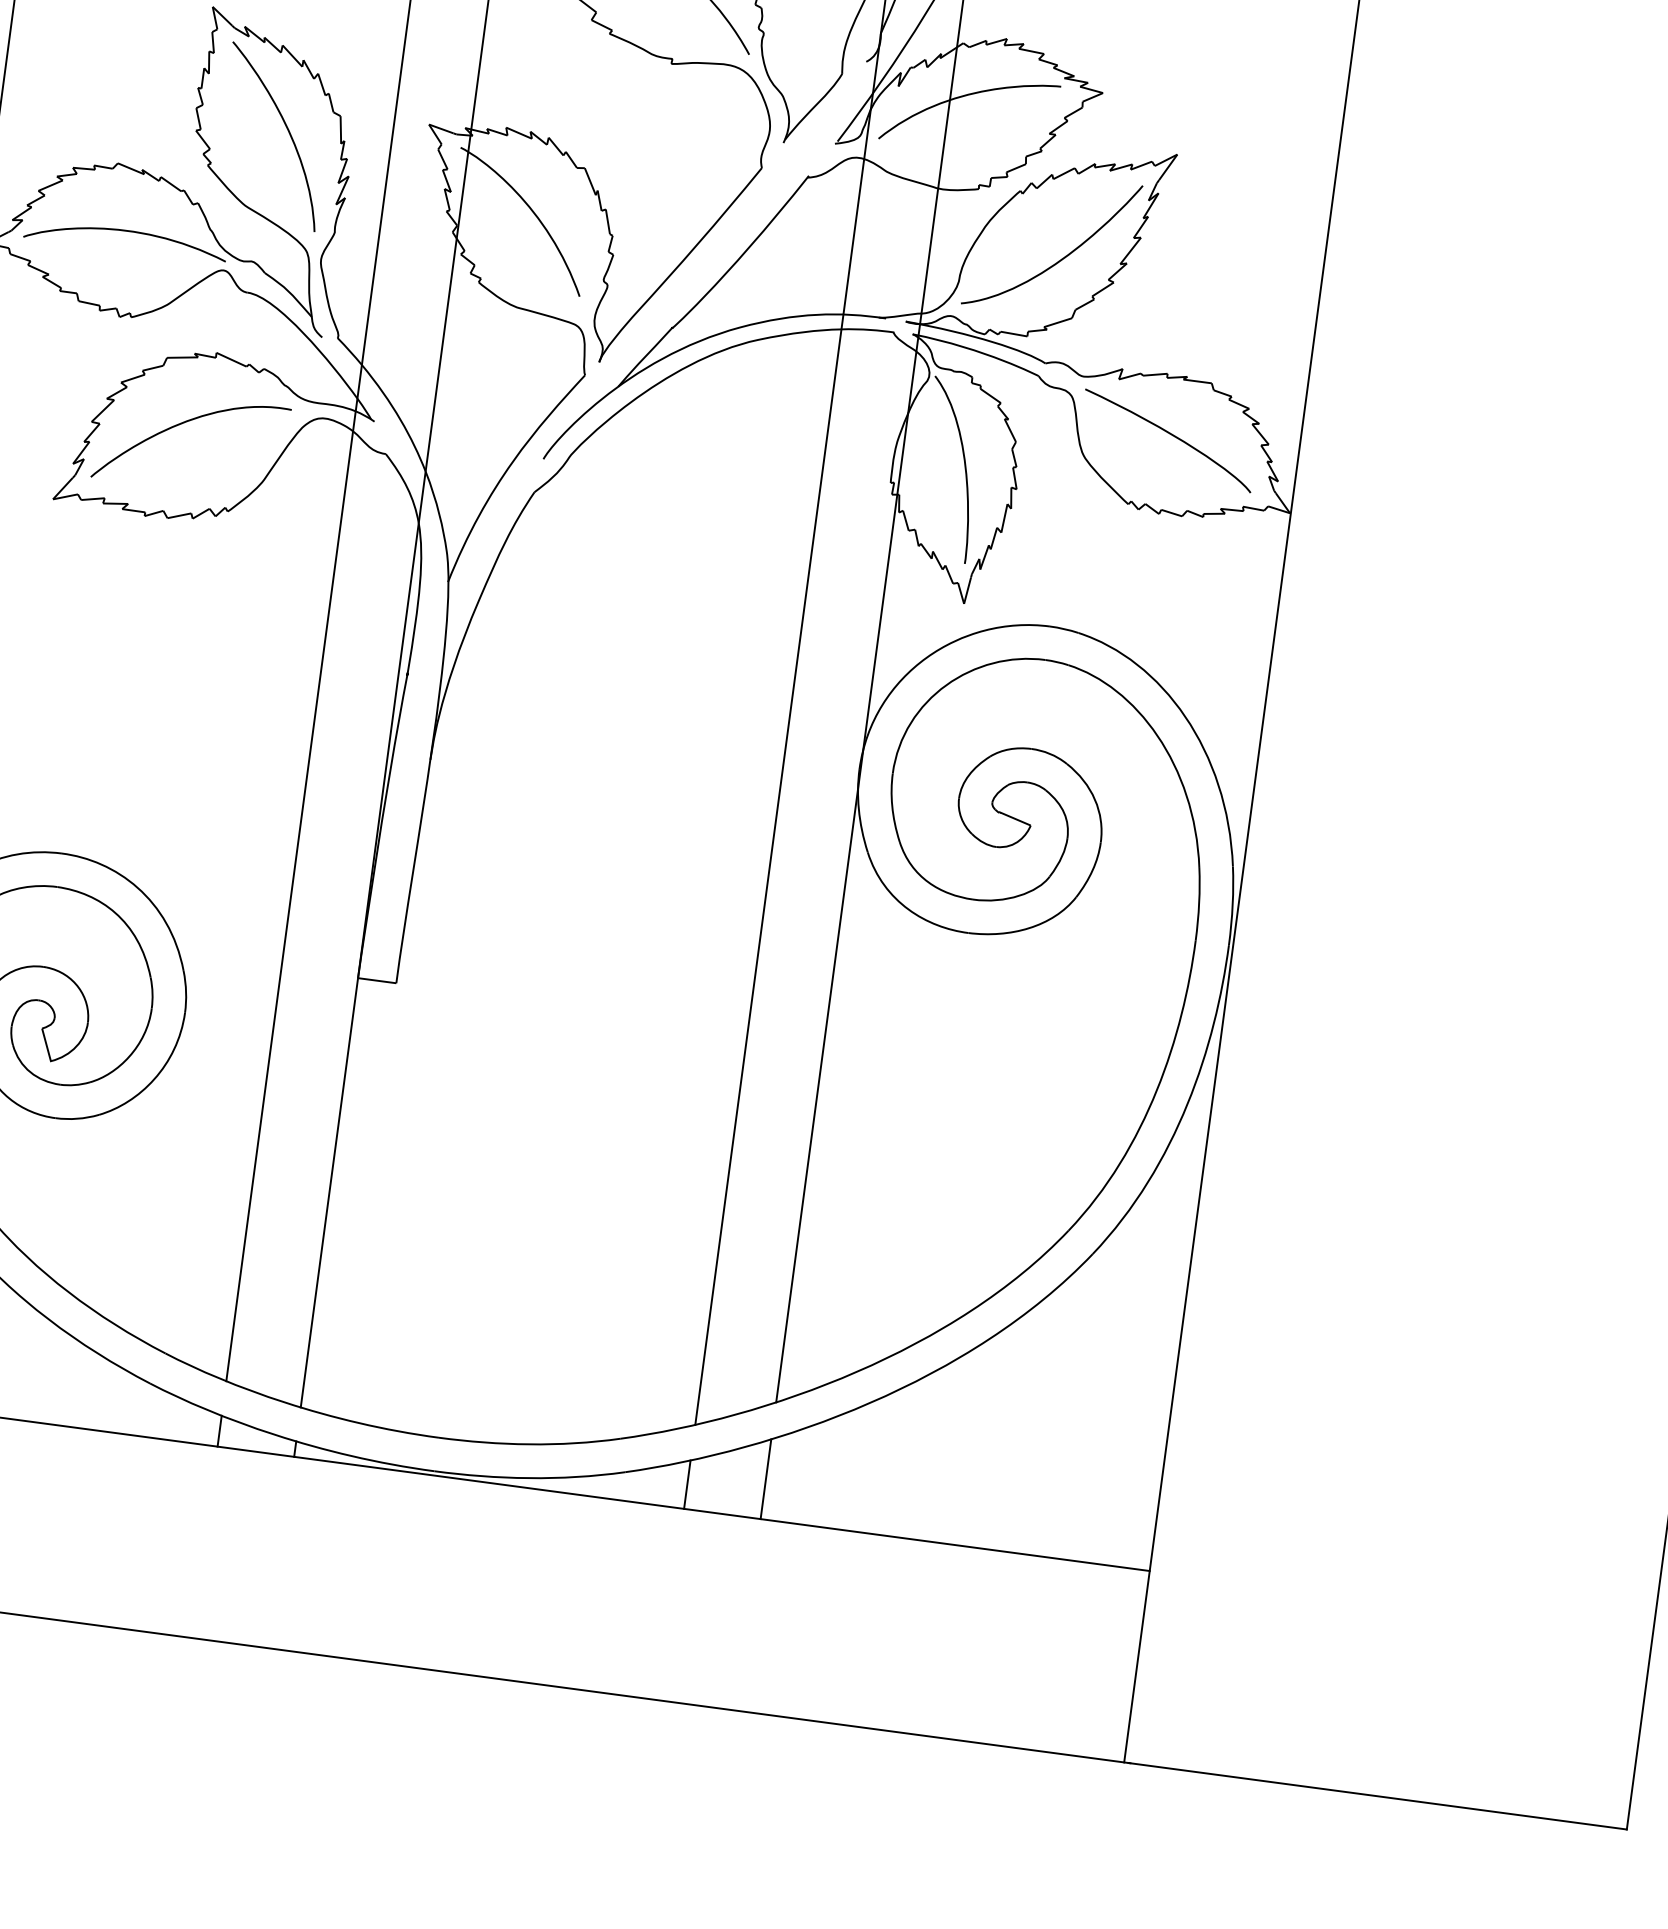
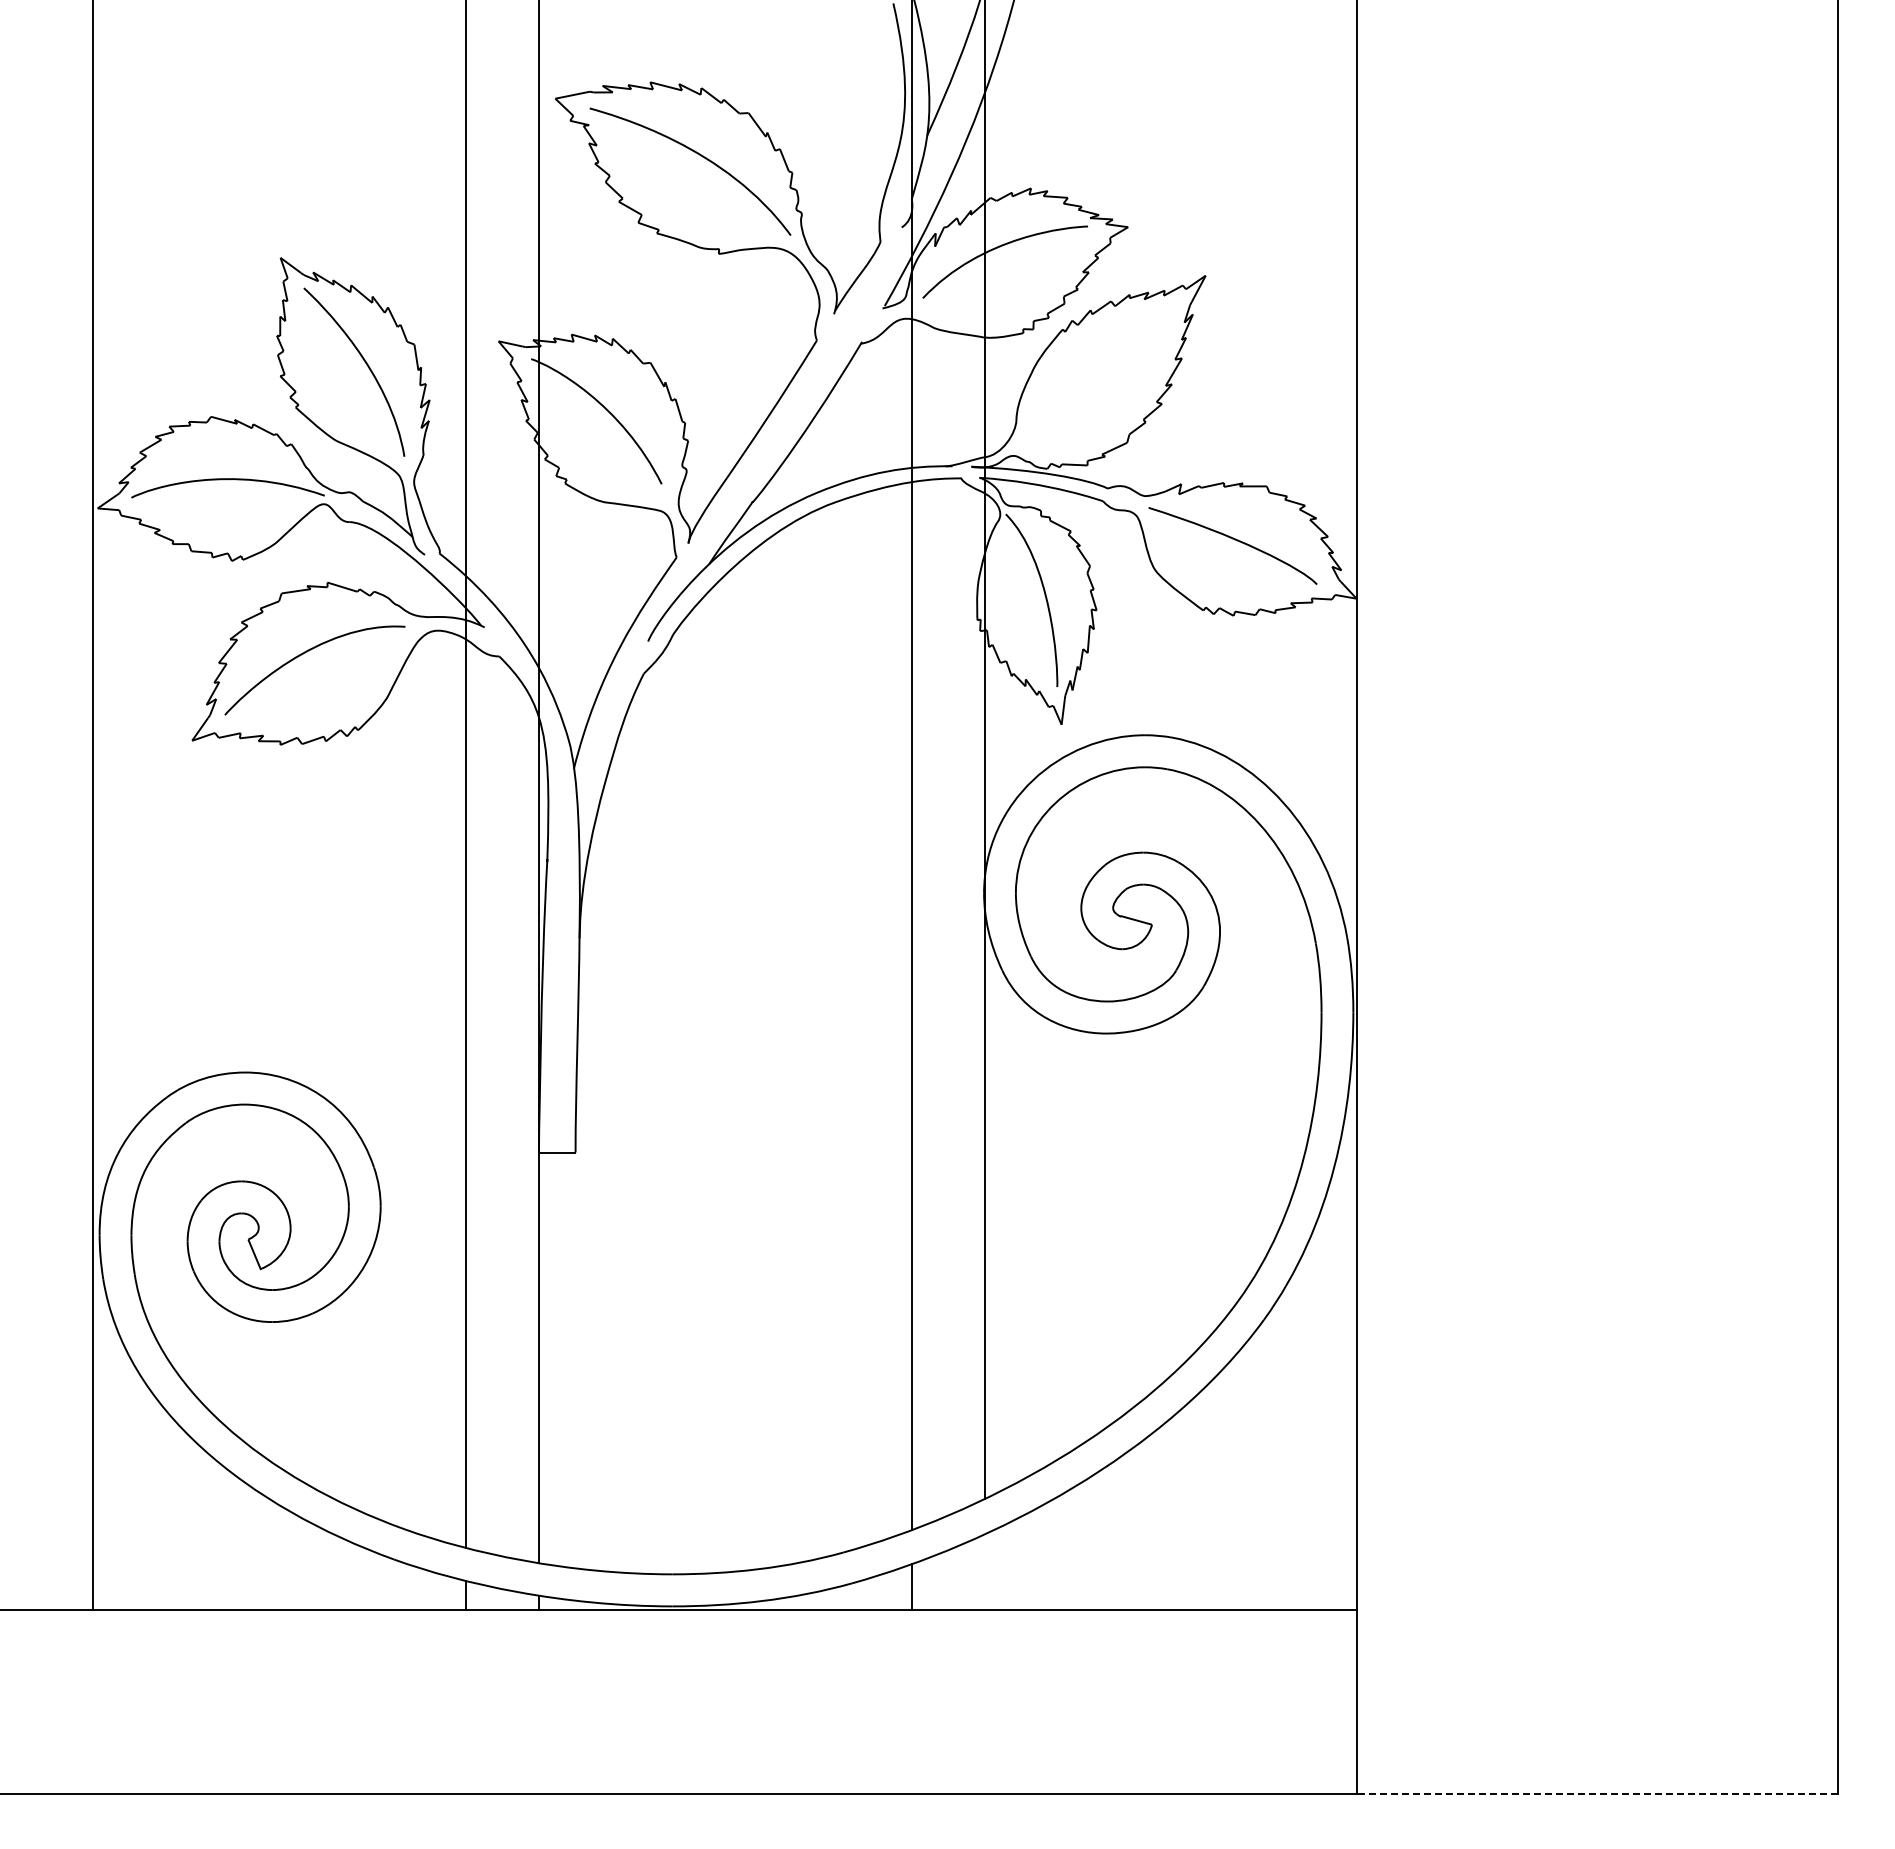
curve: (1062, 258) -> (1110, 387), removed
line: (766, 1479) -> (985, 1572), removed
line: (1378, 1796) -> (1600, 1793), solid -> dashed

